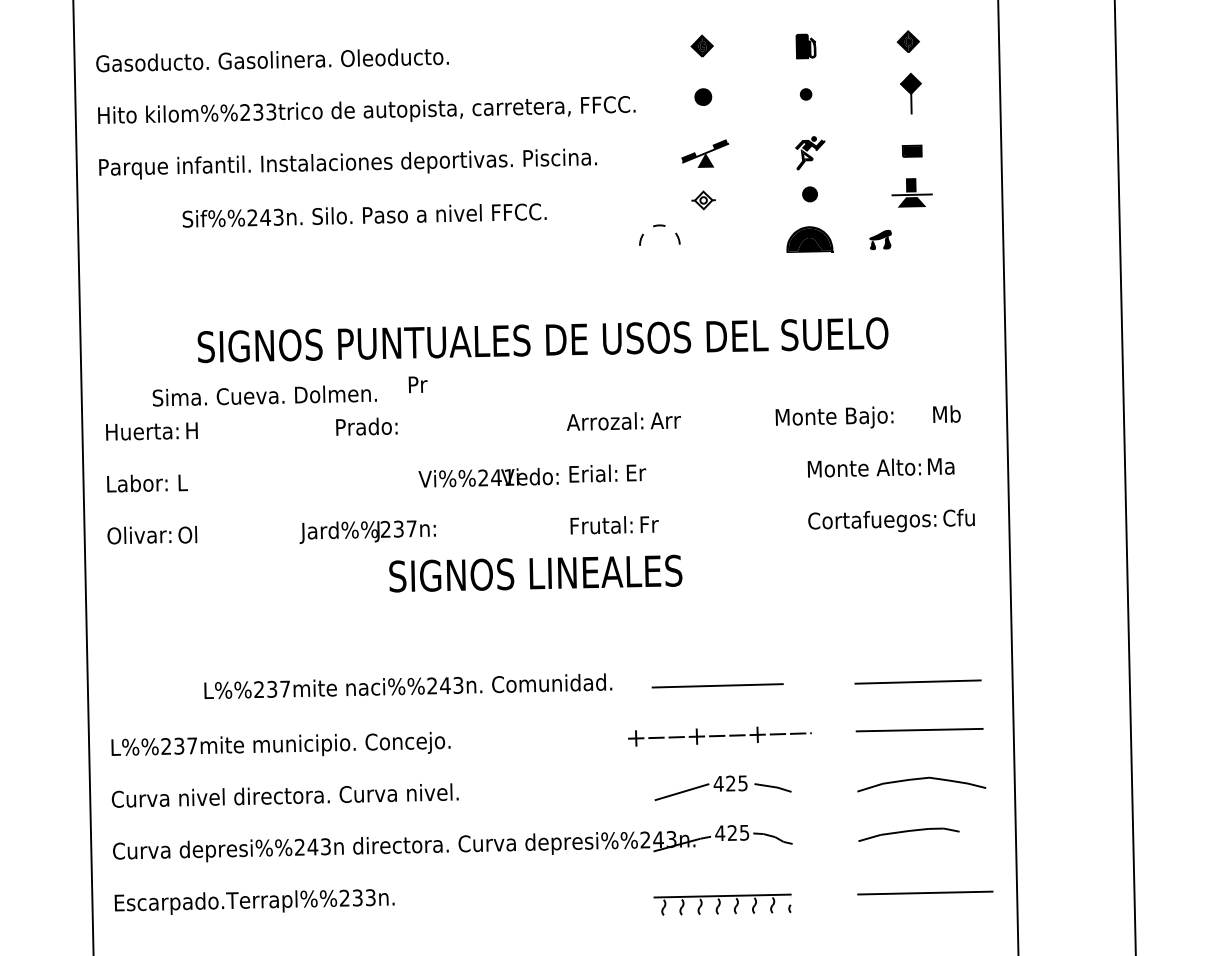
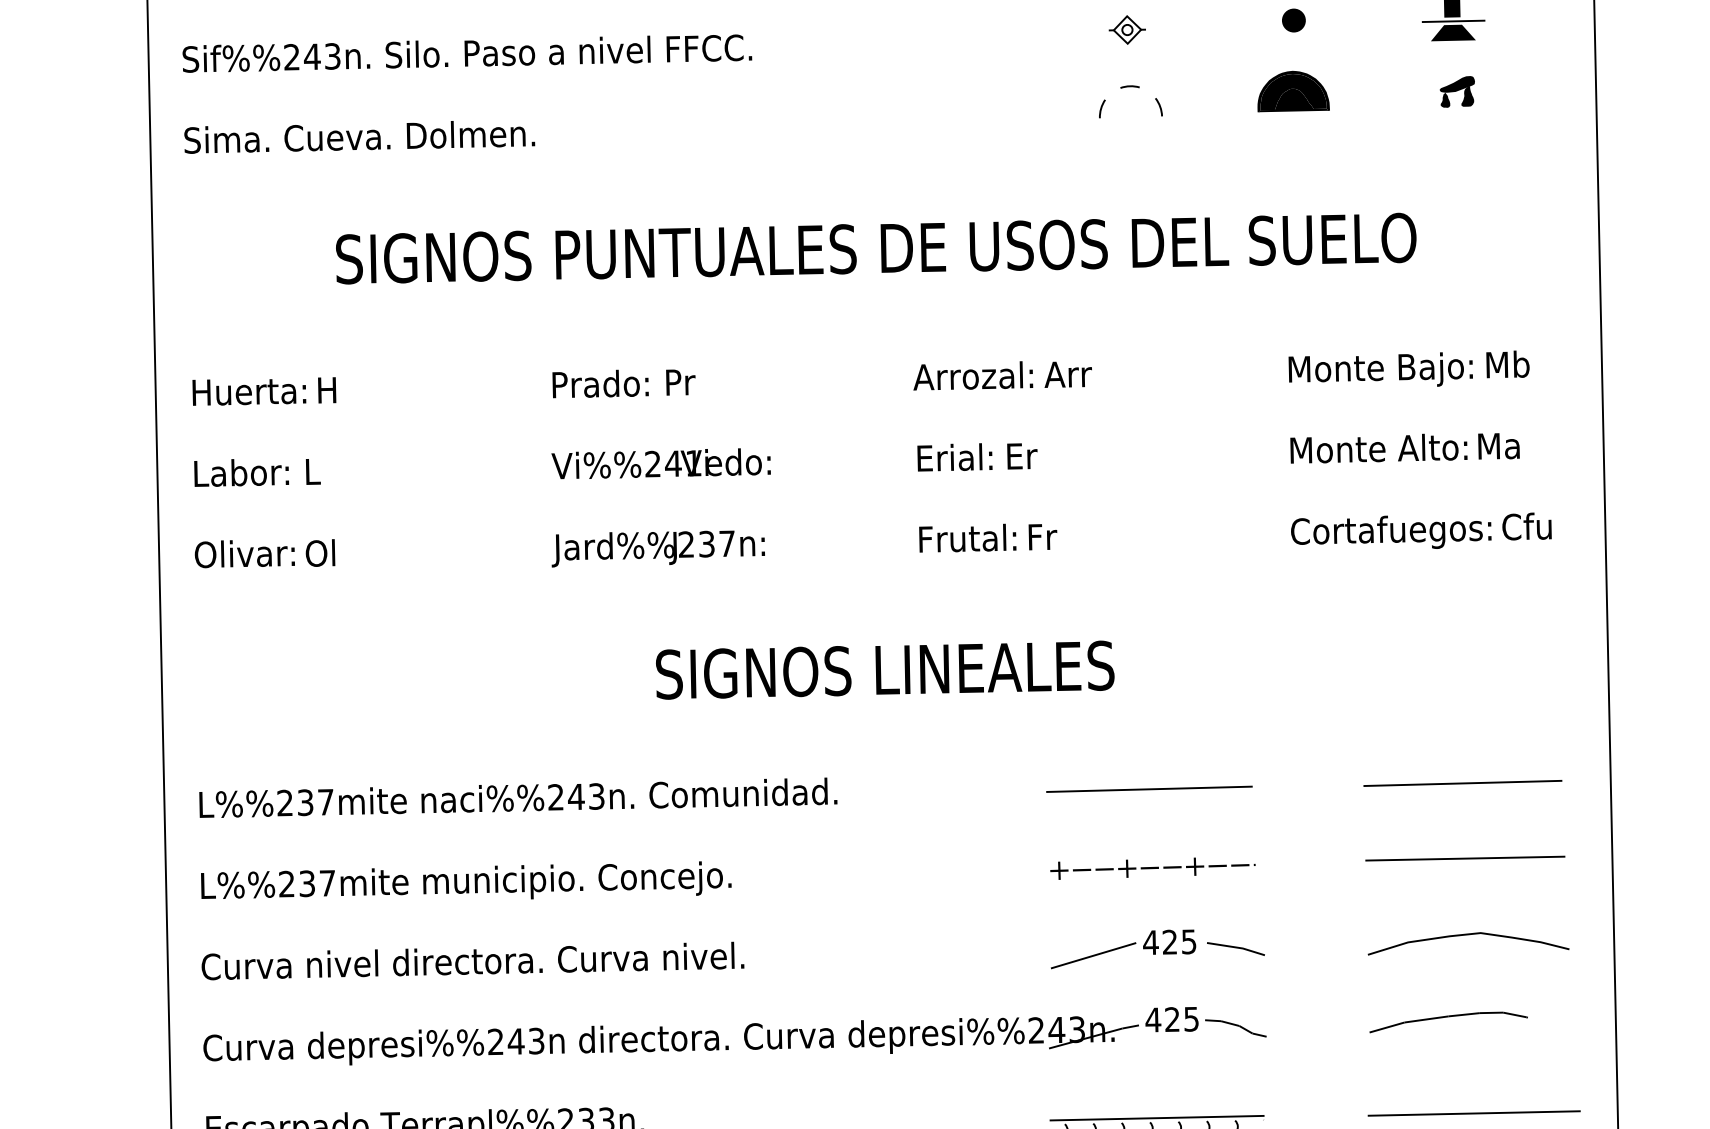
text: (364, 215) -> (467, 53), moved
part: (659, 226) -> (1130, 87), moved
part: (880, 239) -> (1457, 91), moved
text: (417, 384) -> (679, 382), moved
text: (264, 395) -> (359, 136), moved
text: (834, 417) -> (1380, 369), moved
text: (488, 477) -> (661, 463), moved
text: (367, 531) -> (657, 547), moved
text: (535, 573) -> (884, 669), moved
text: (408, 686) -> (518, 798), moved
part: (719, 736) -> (1152, 868), size x0.71

